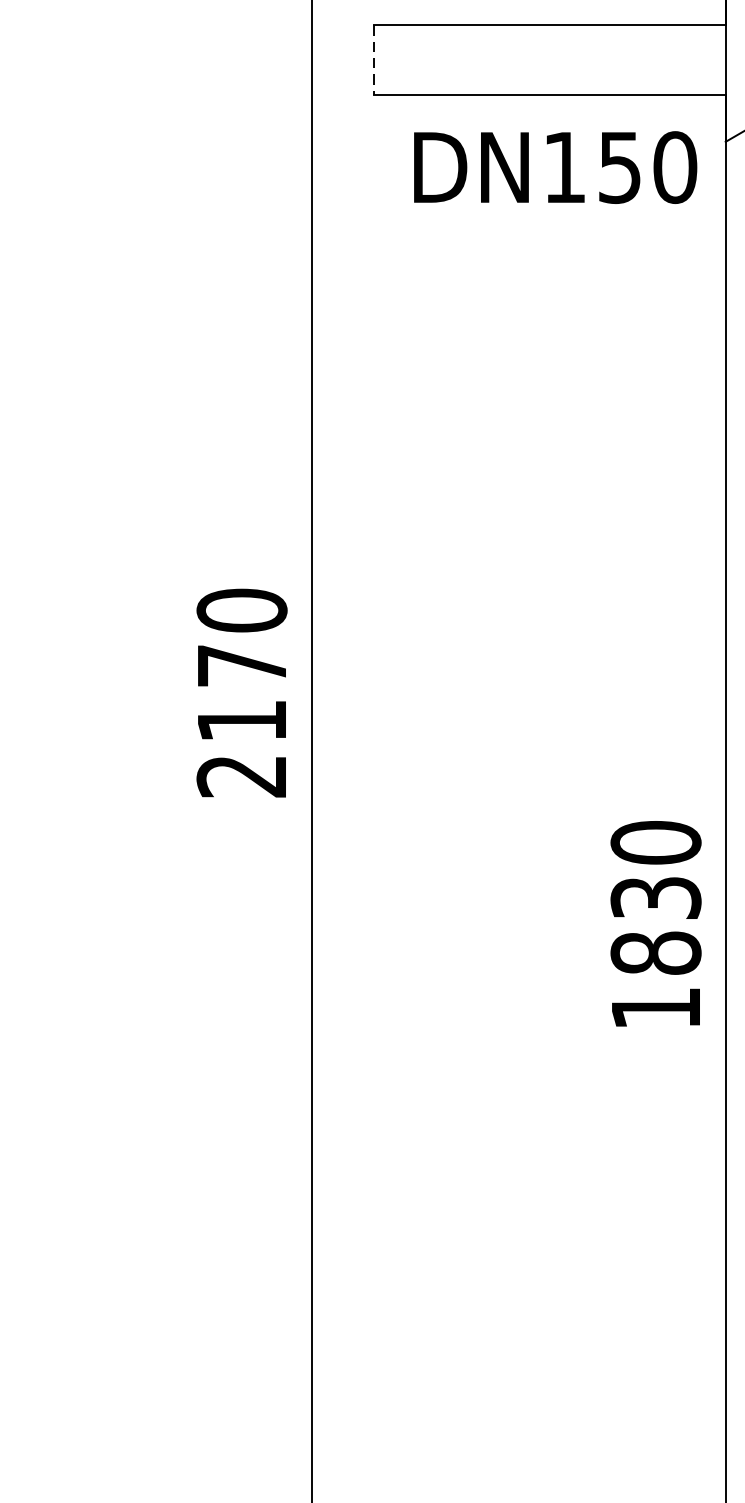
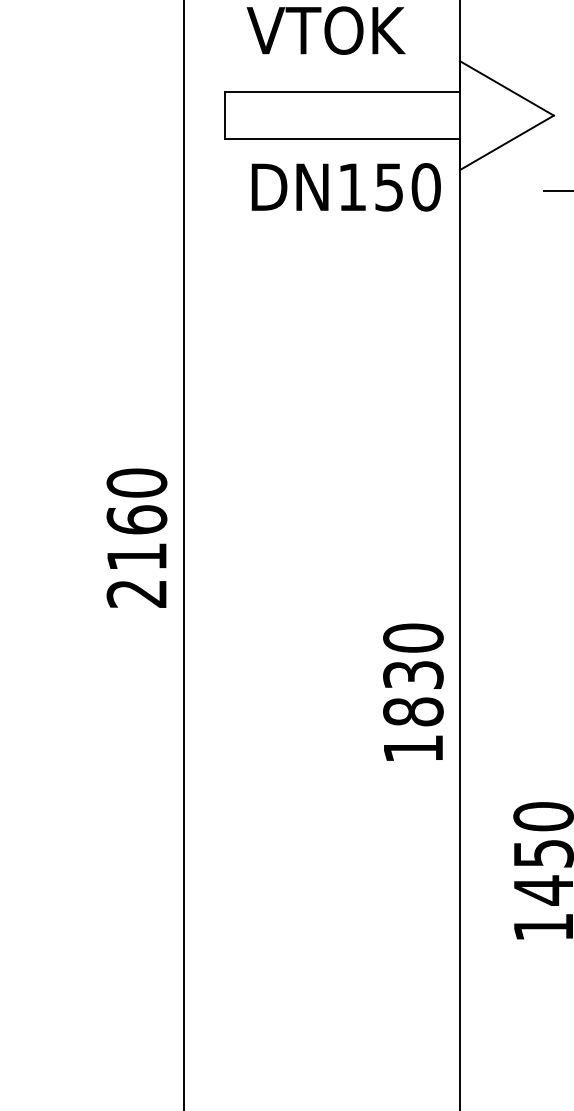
line: (374, 61) -> (225, 116), dashed -> solid
text: (241, 665) -> (136, 519), 2170 -> 2160

